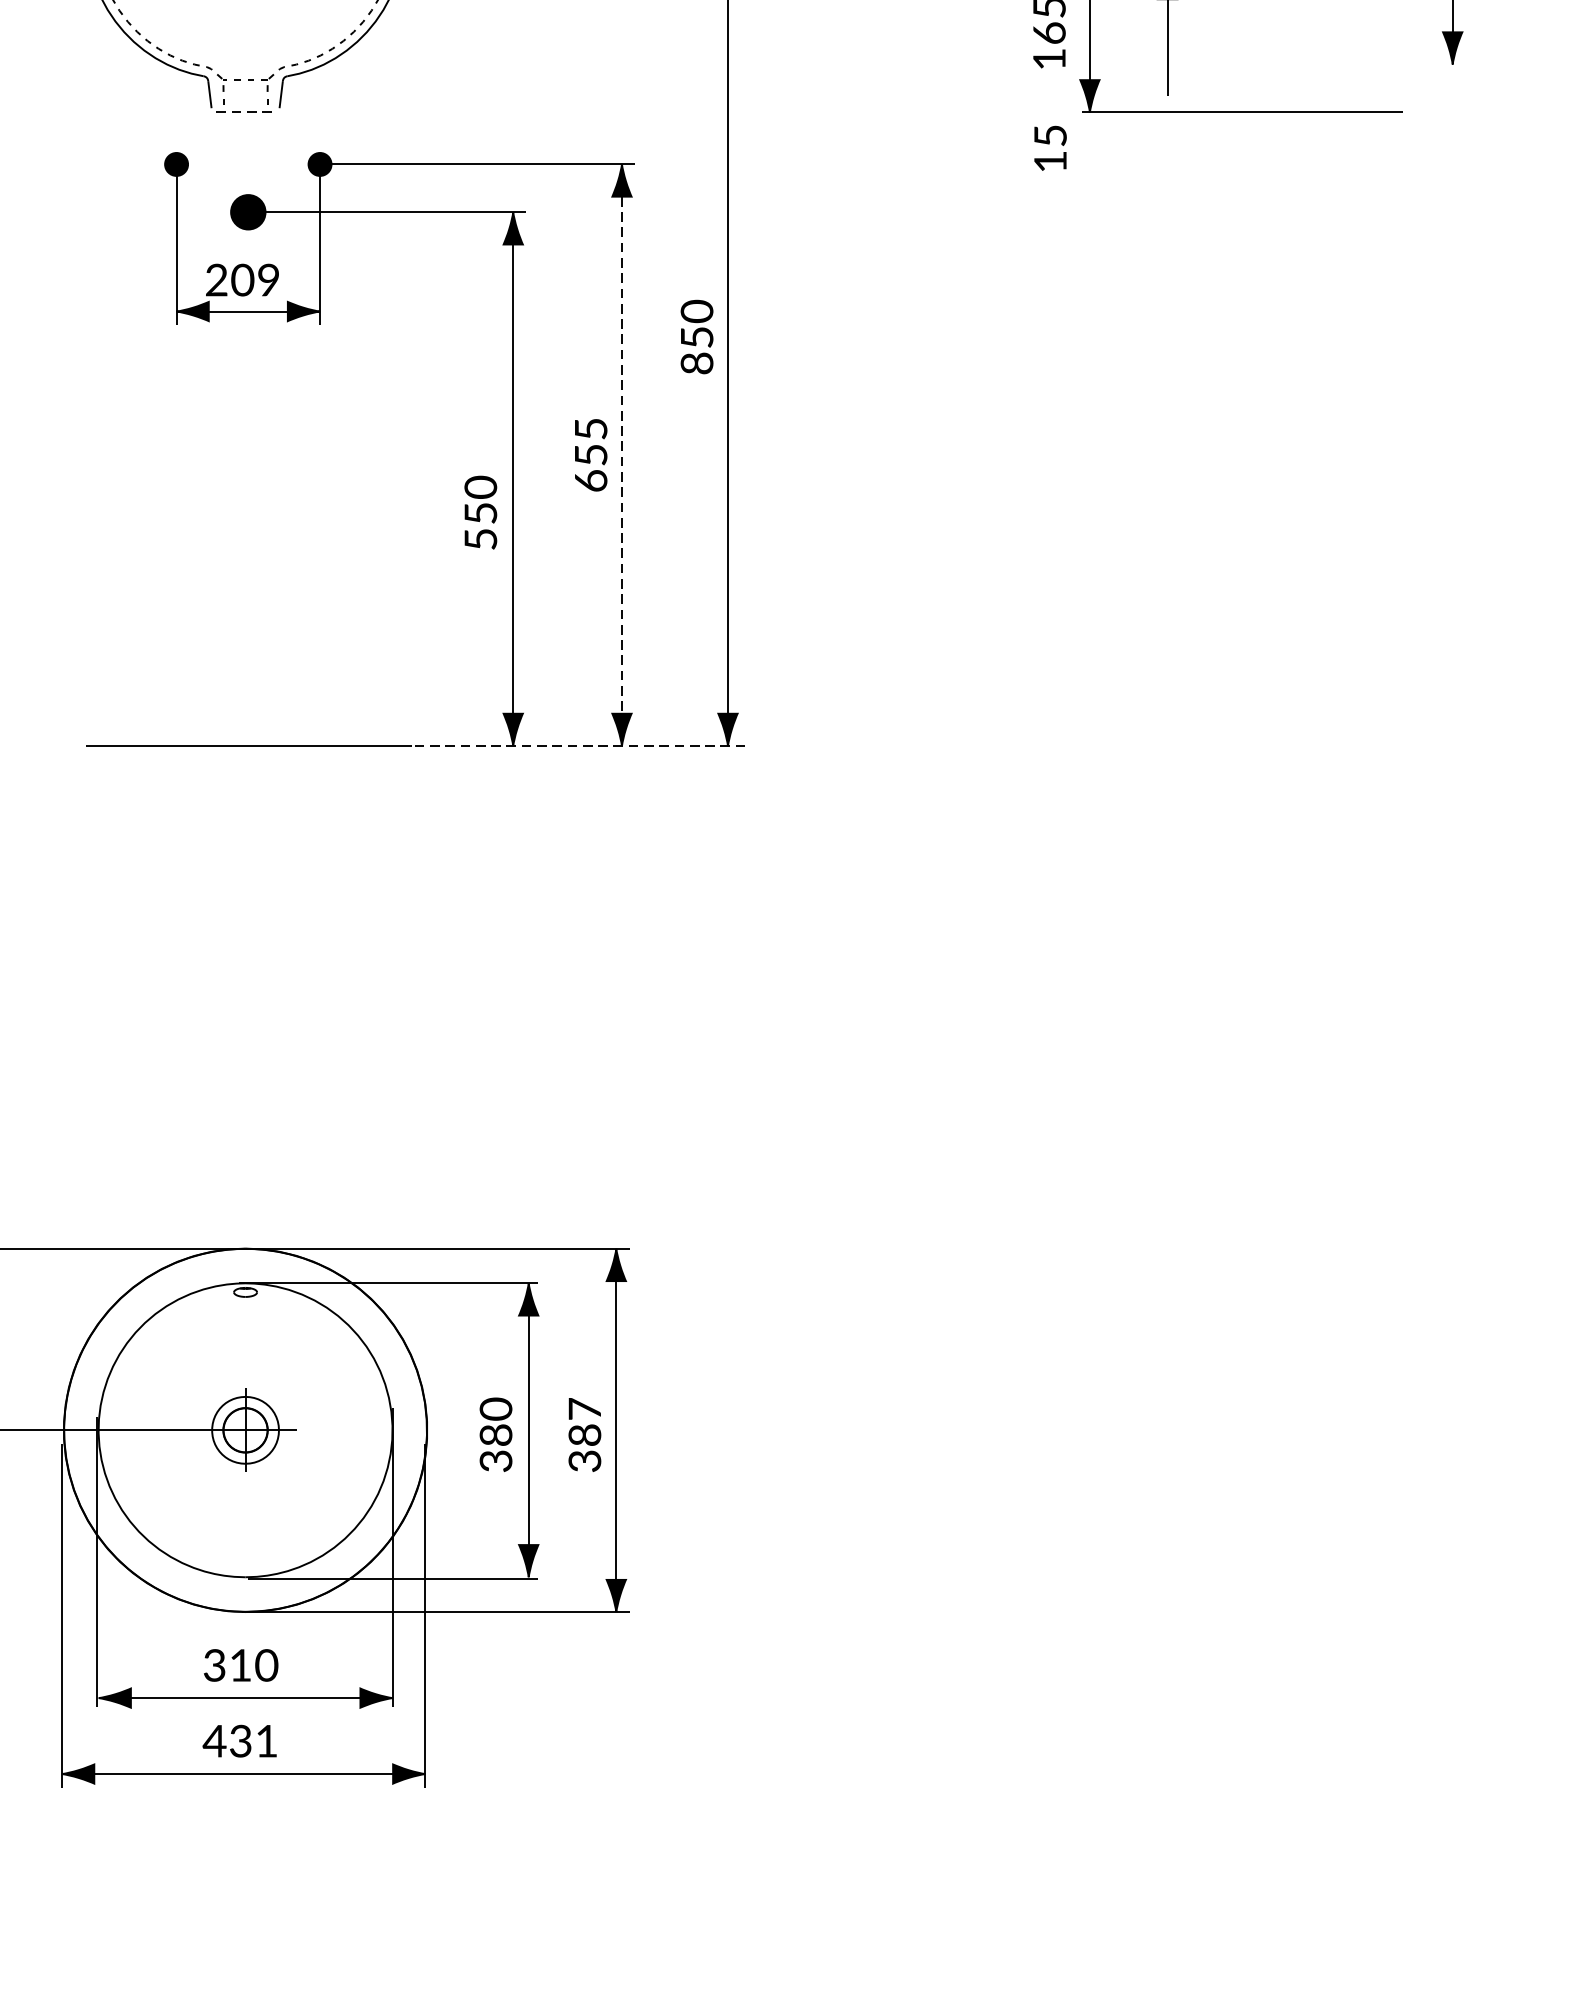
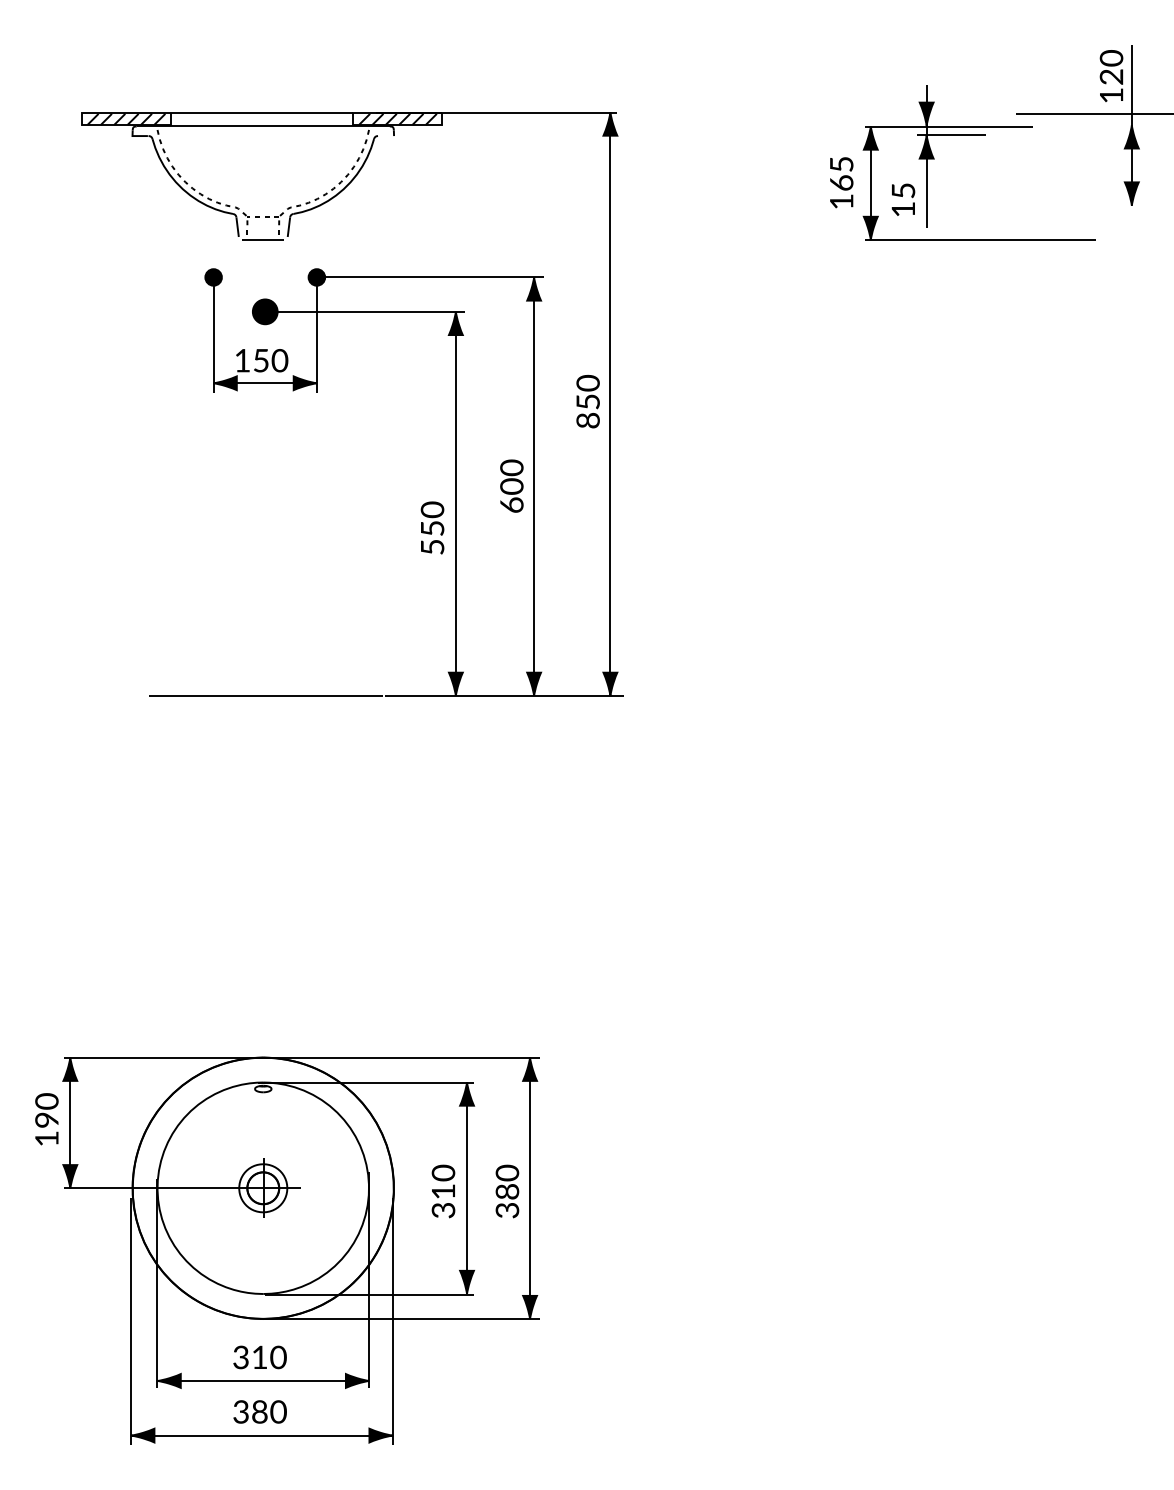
line: (245, 111) -> (263, 239), dashed -> solid
text: (1050, 147) -> (903, 199), moved
text: (243, 279) -> (261, 360), 209 -> 150
text: (590, 441) -> (511, 476), 655 -> 600
line: (622, 454) -> (534, 486), dashed -> solid
line: (580, 745) -> (504, 695), dashed -> solid
text: (584, 1408) -> (507, 1172), 387 -> 380
text: (496, 1434) -> (443, 1191), 380 -> 310
text: (240, 1740) -> (259, 1411), 431 -> 380

